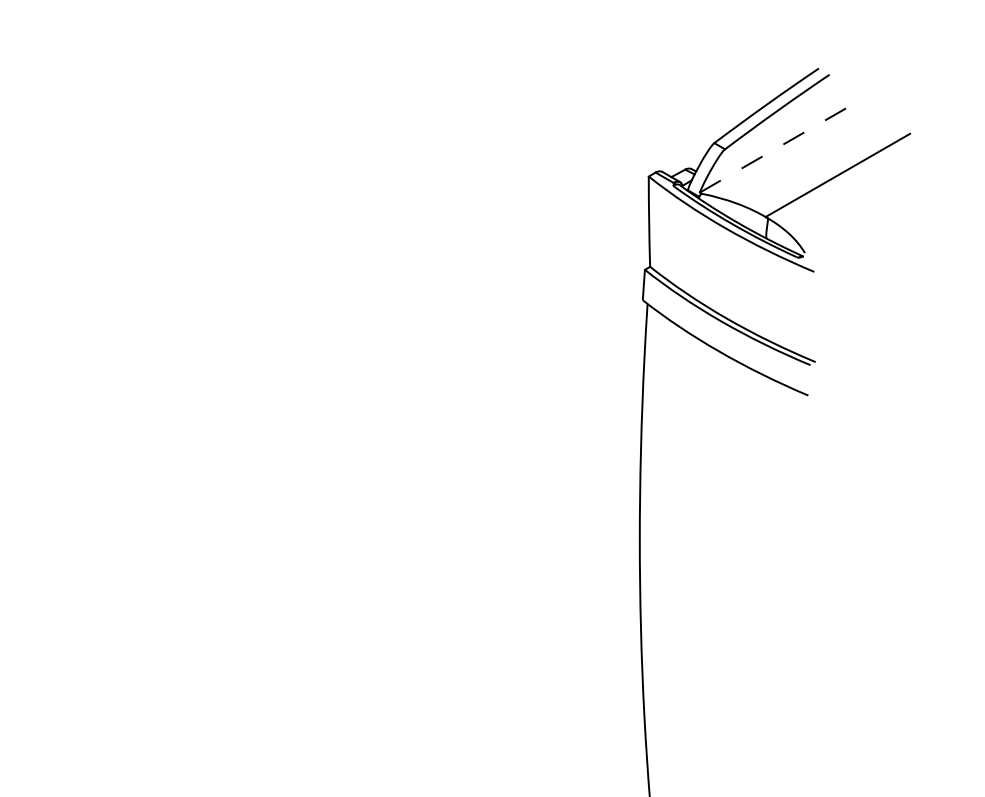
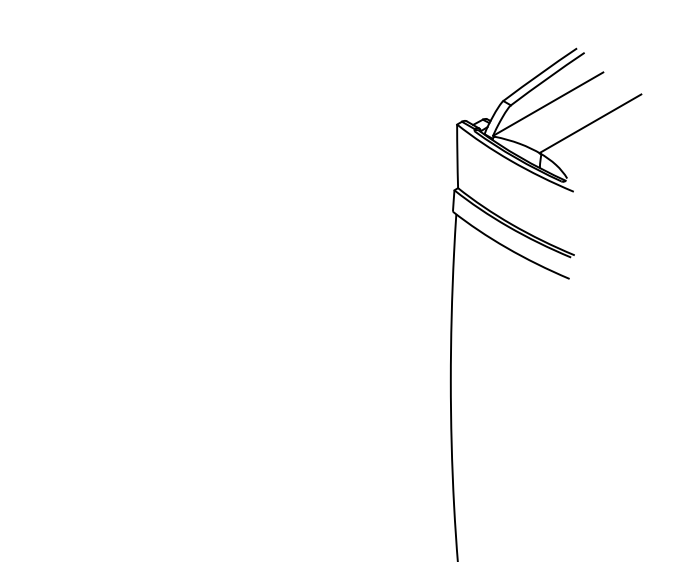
line: (778, 147) -> (548, 104), dashed -> solid

